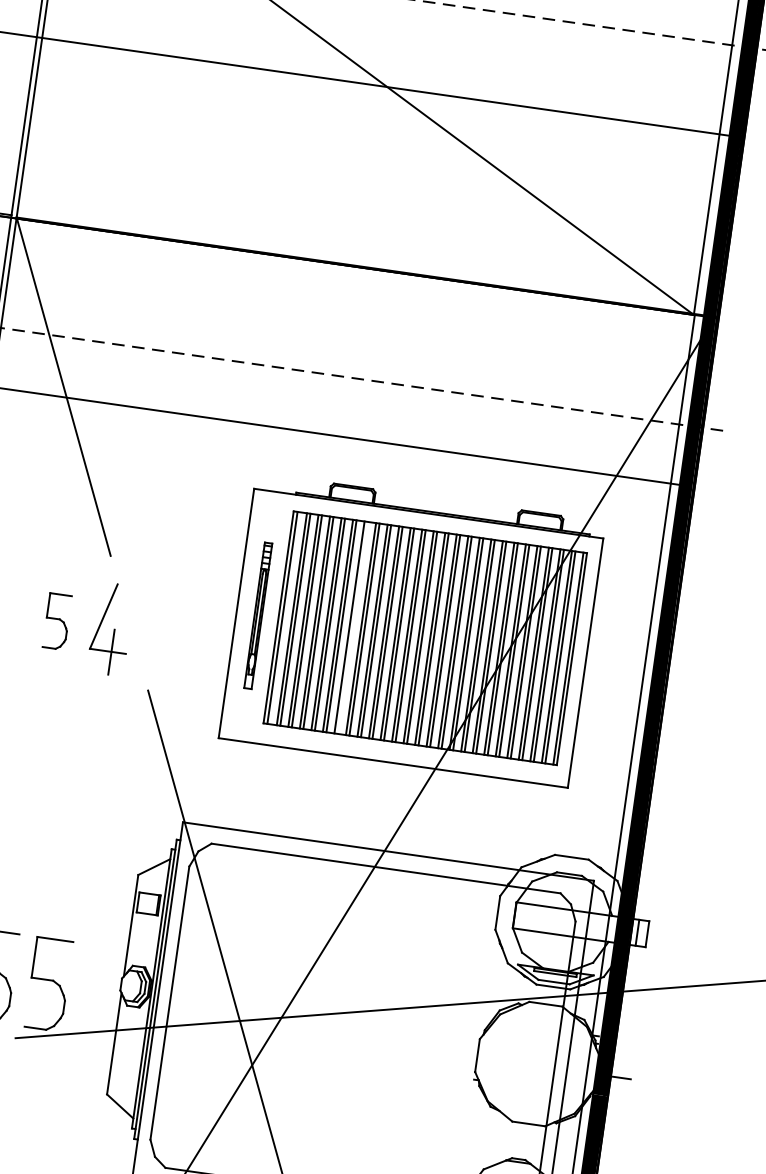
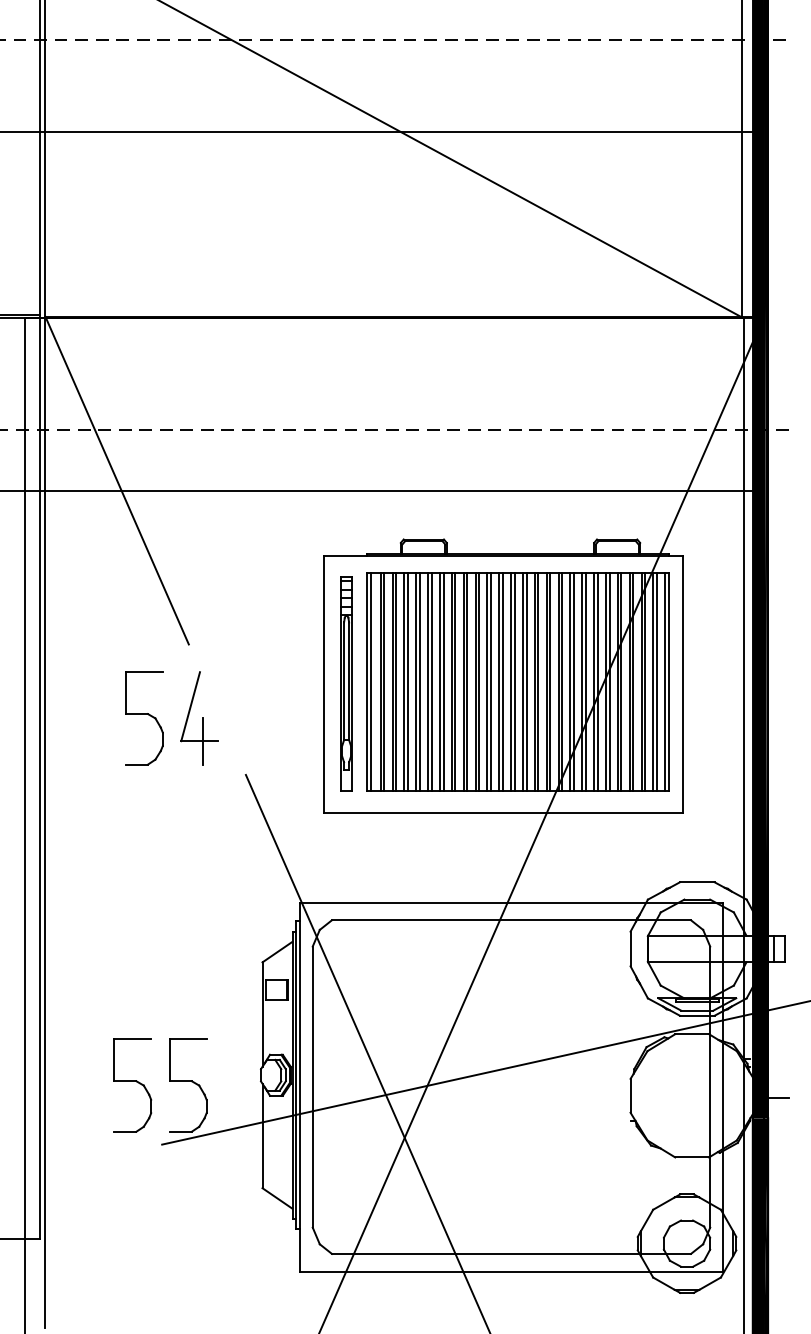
part: (258, 615) -> (346, 683), size x1.43
part: (57, 621) -> (144, 718), size x1.67
line: (352, 628) -> (443, 682), added

